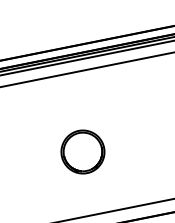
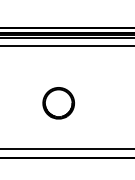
part: (82, 152) -> (58, 103), moved

